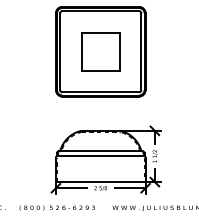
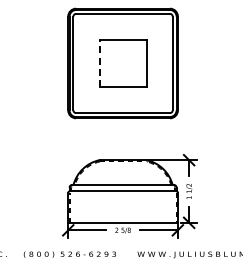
line: (81, 51) -> (99, 63), solid -> dashed

